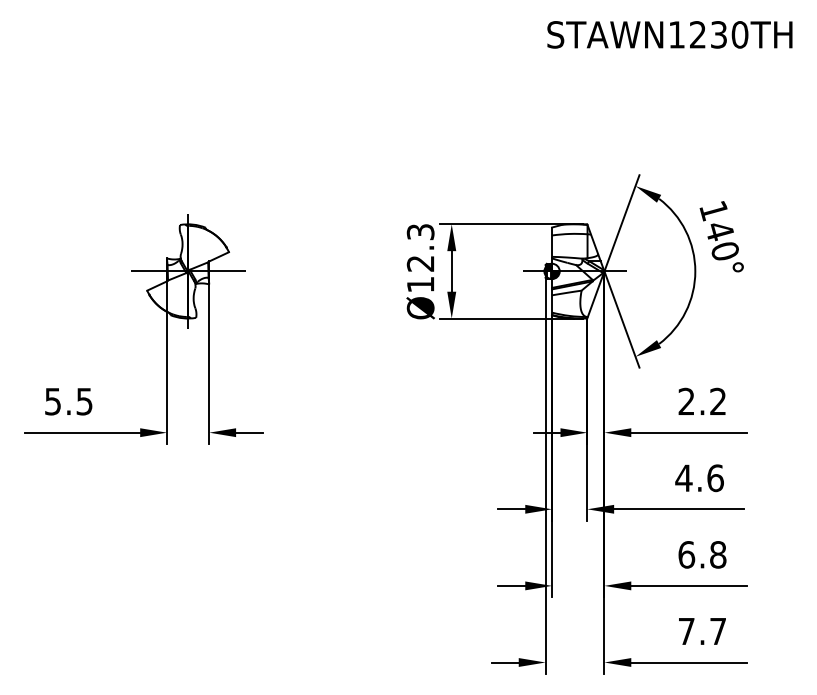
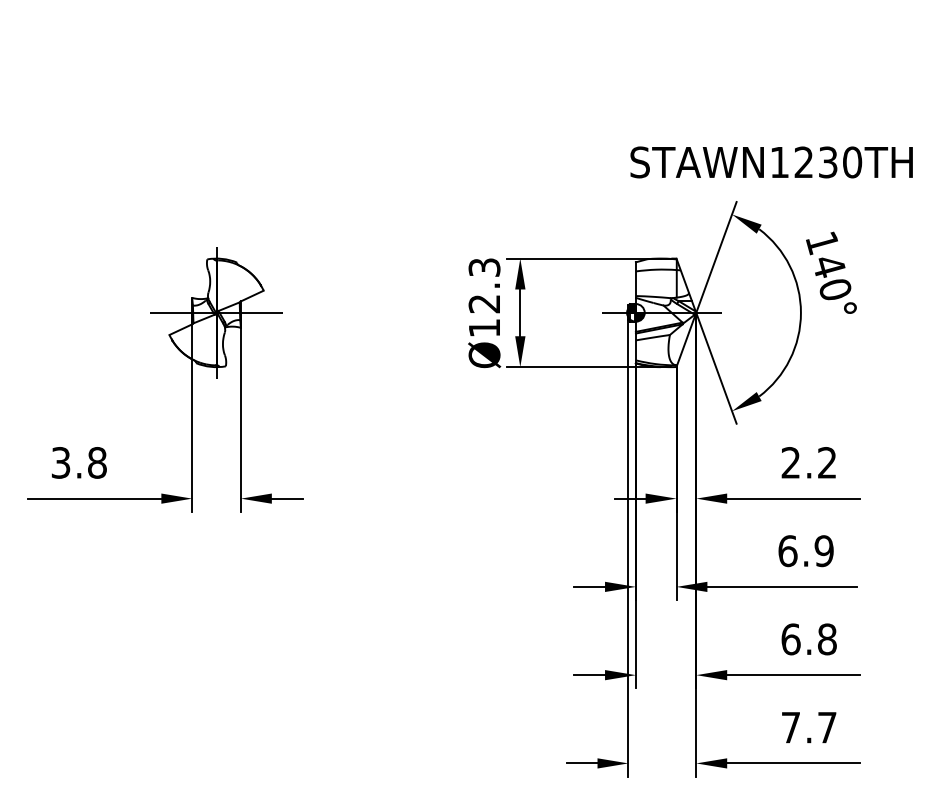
text: (669, 34) -> (771, 162), moved
text: (68, 401) -> (78, 462), 5.5 -> 3.8
text: (699, 478) -> (805, 551), 4.6 -> 6.9

